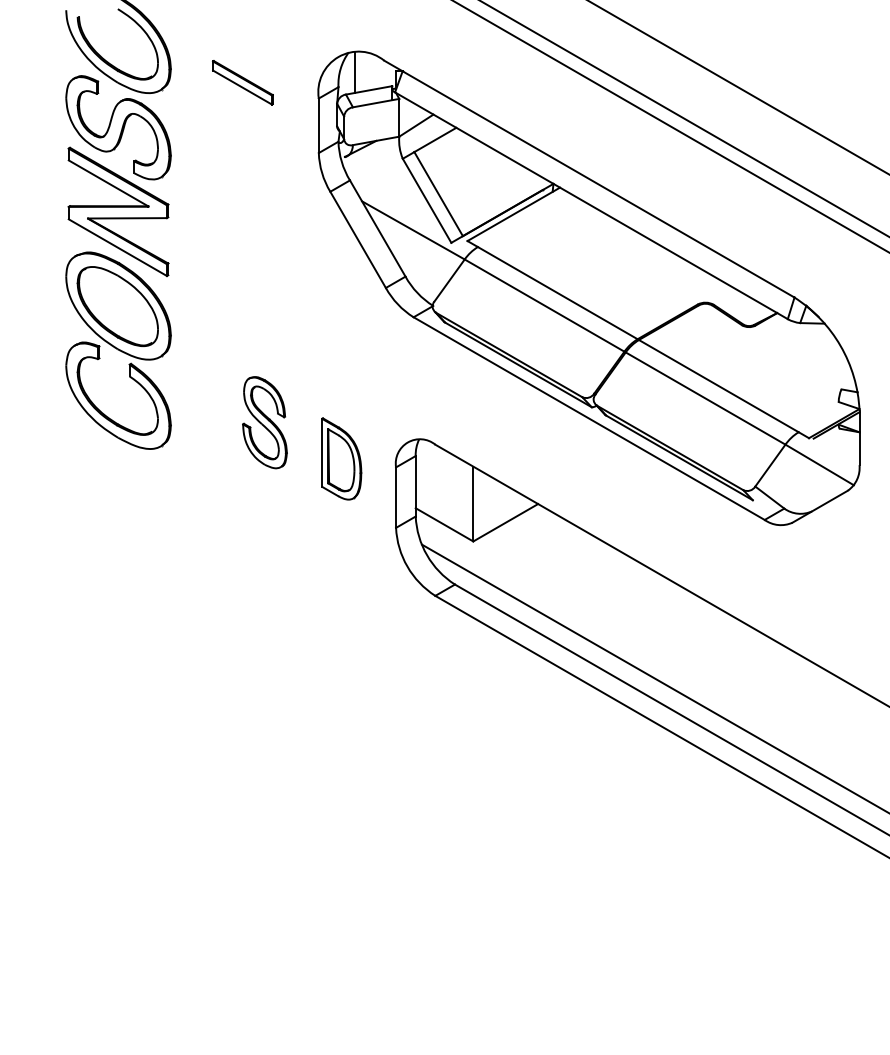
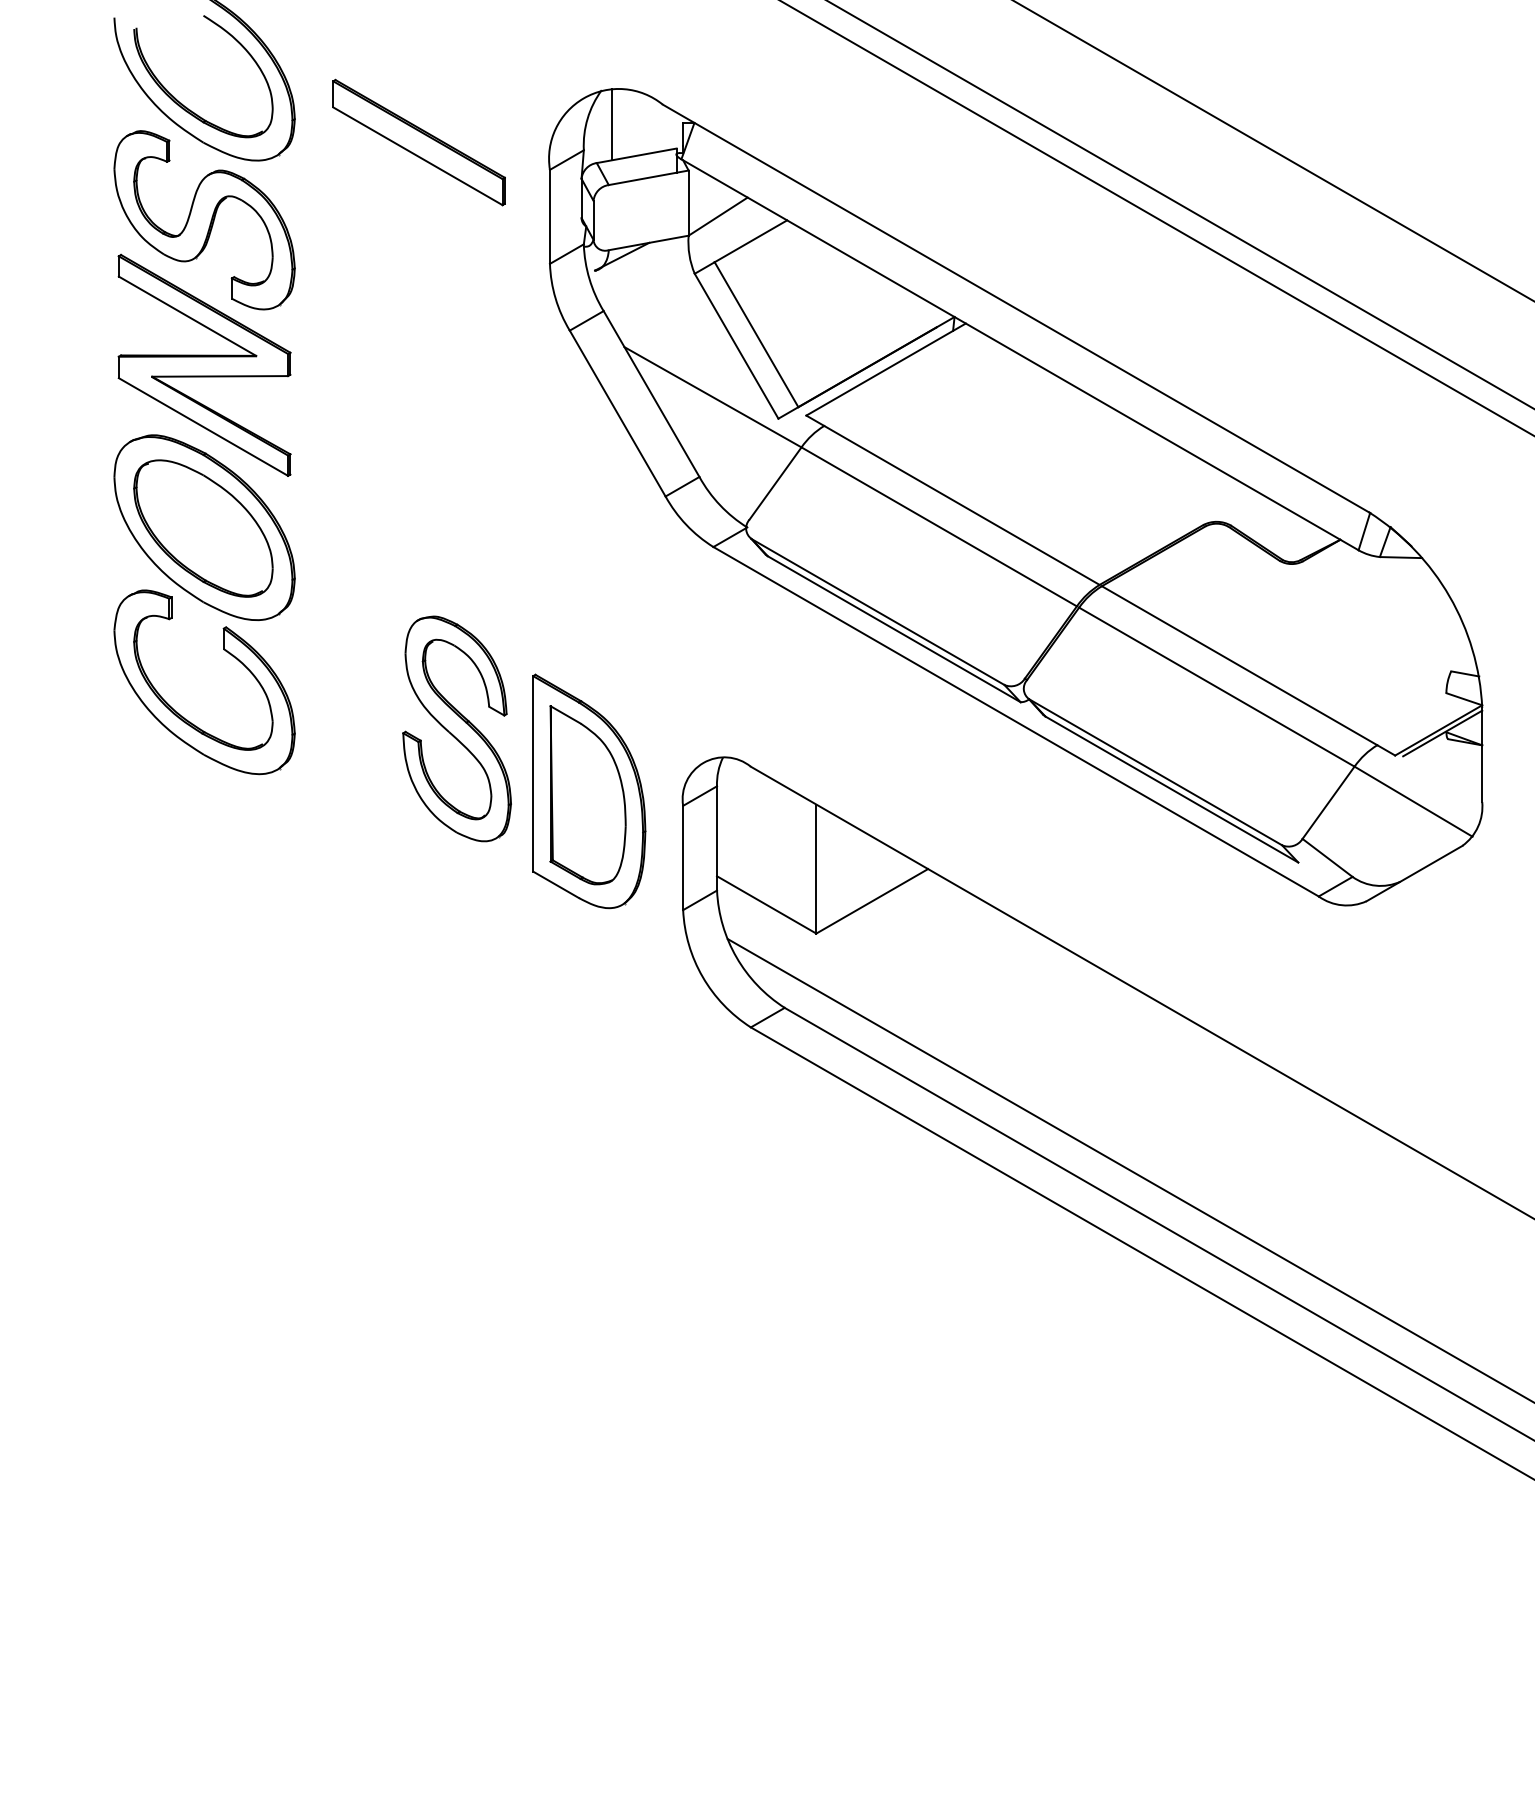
part: (242, 82) -> (418, 142), size x1.67
part: (264, 422) -> (456, 728), size x1.43
part: (341, 458) -> (589, 790), size x1.67

